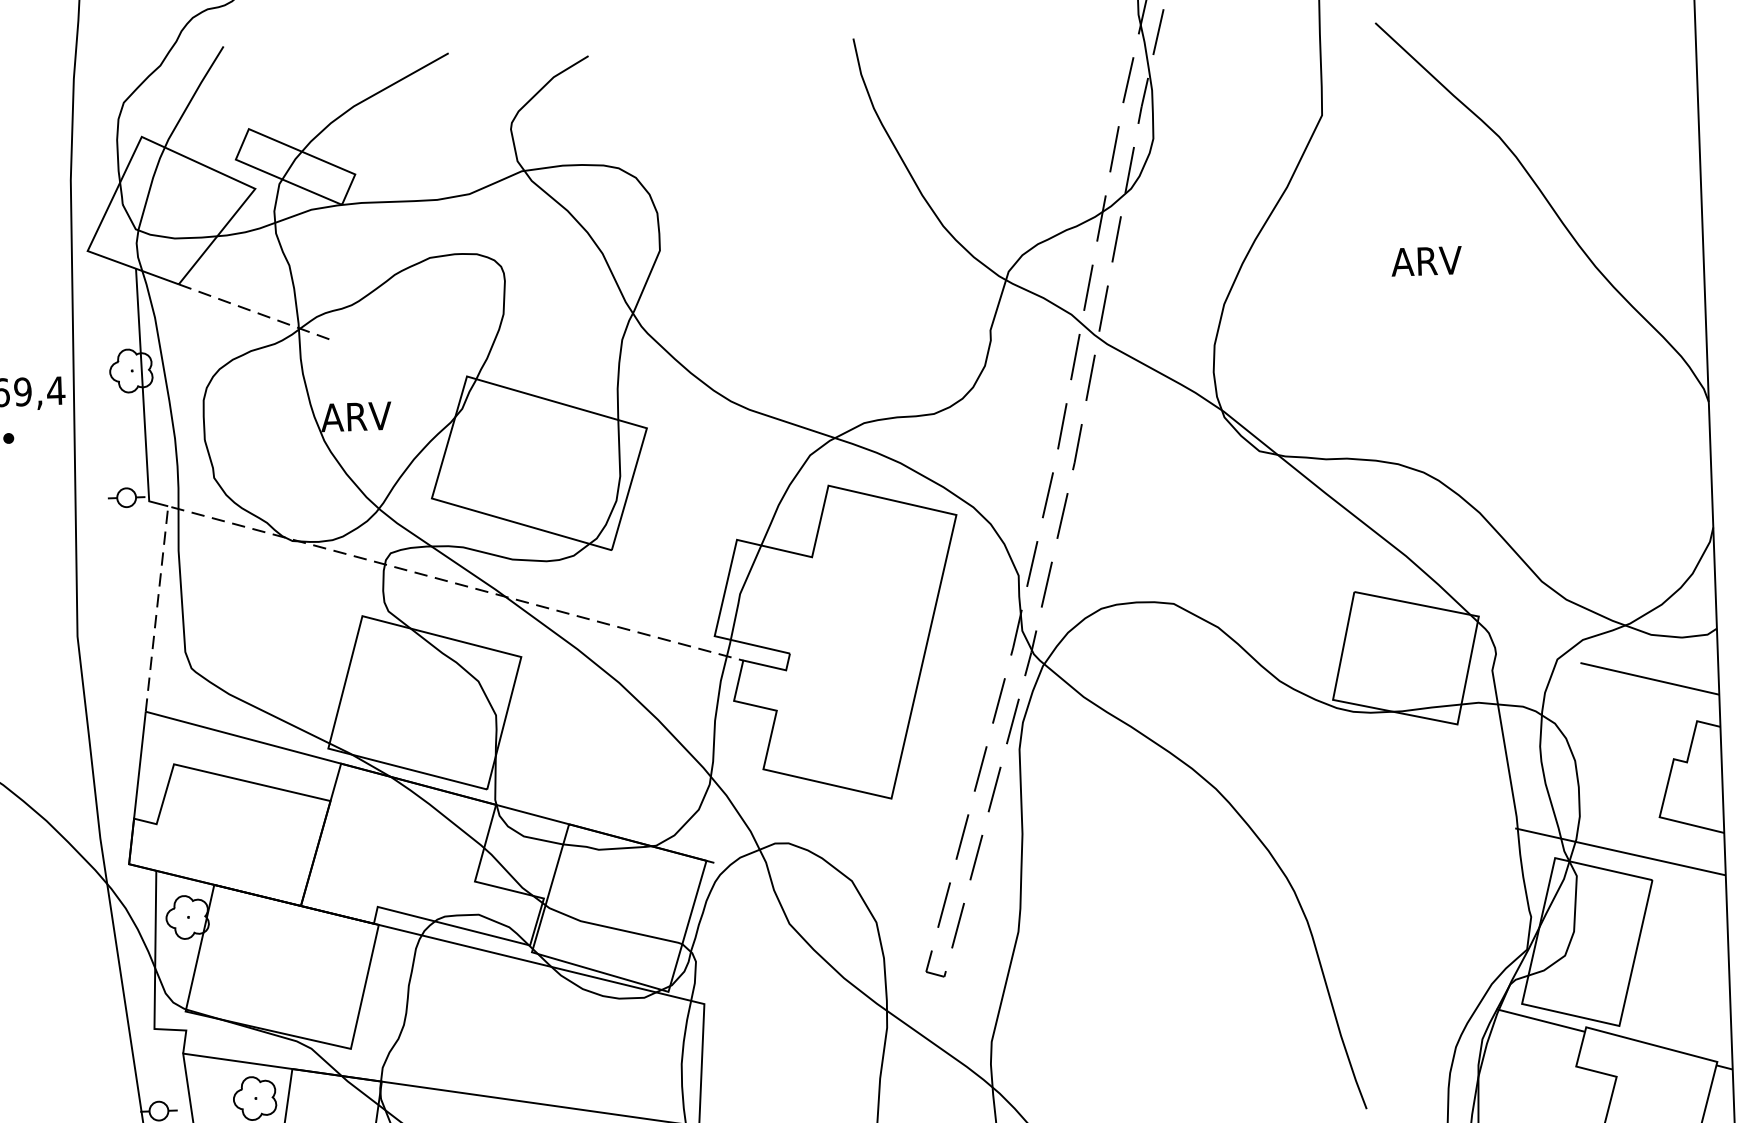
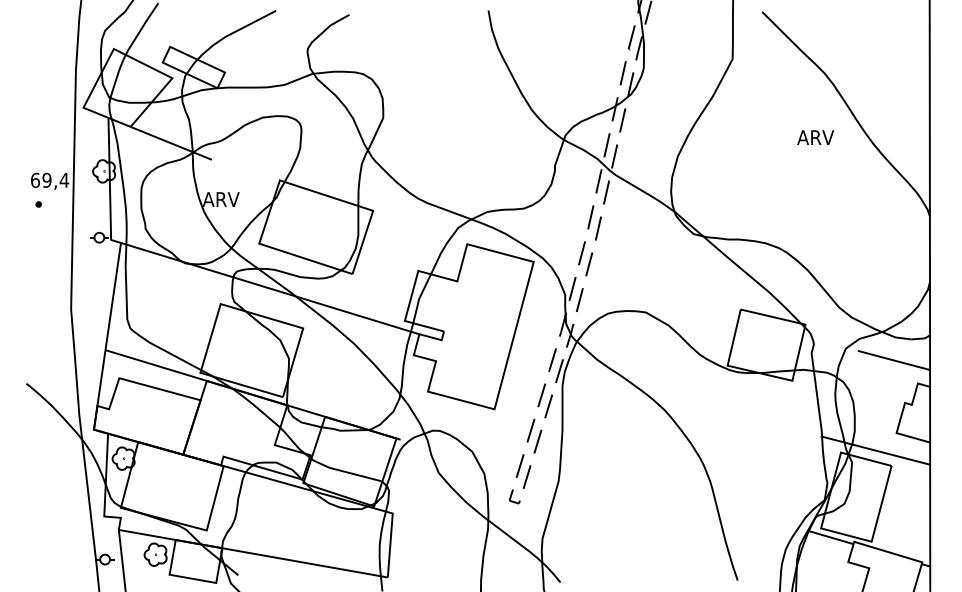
text: (1426, 261) -> (815, 137), moved
line: (257, 313) -> (171, 143), dashed -> solid
line: (356, 556) -> (218, 272), dashed -> solid

